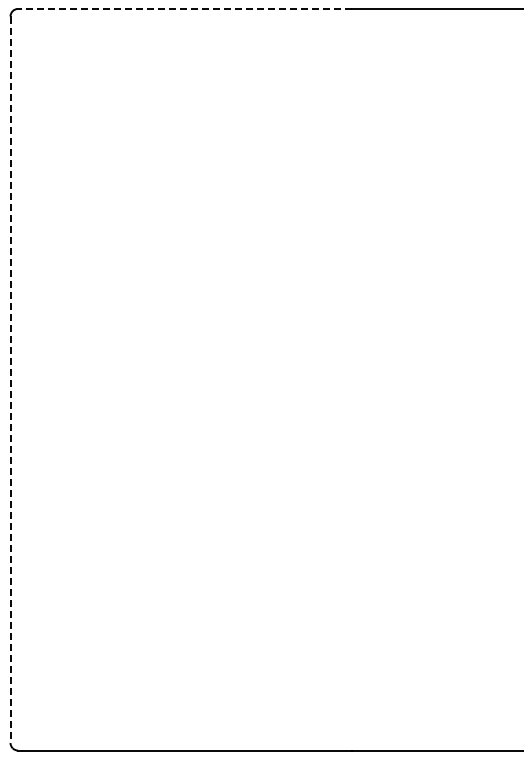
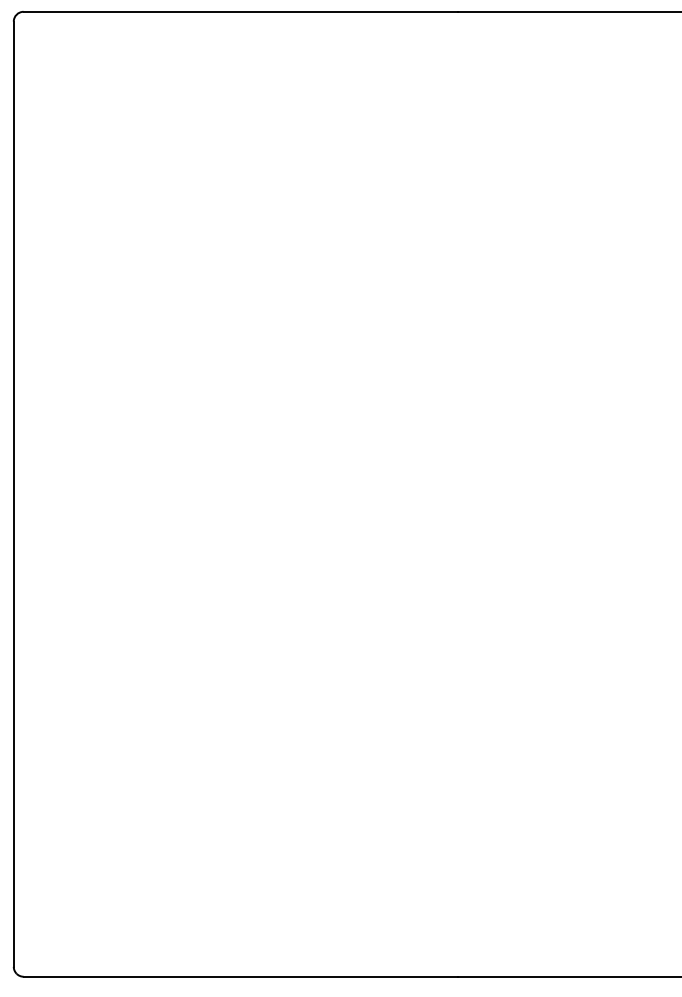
line: (184, 8) -> (240, 11), dashed -> solid
line: (10, 380) -> (13, 495), dashed -> solid

